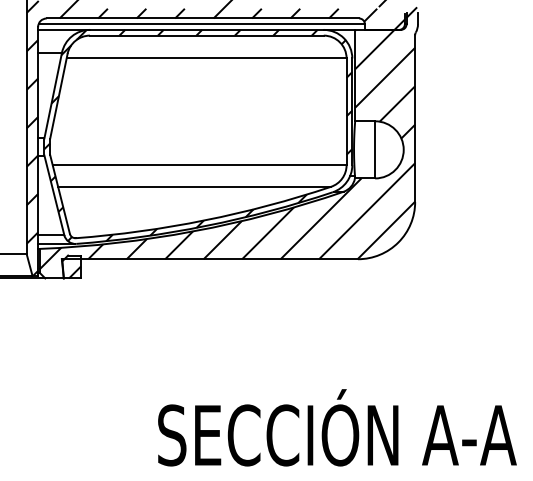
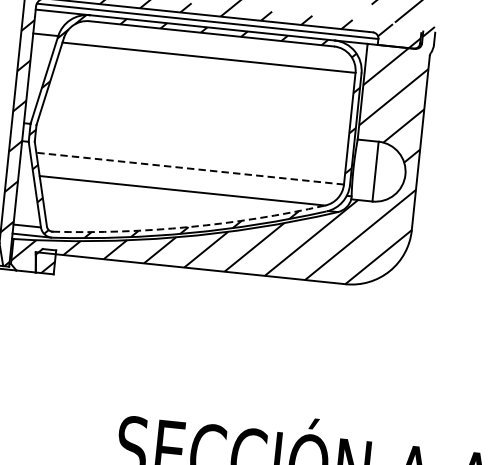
line: (199, 165) -> (189, 168), solid -> dashed
arc: (205, 220) -> (190, 227), solid -> dashed

